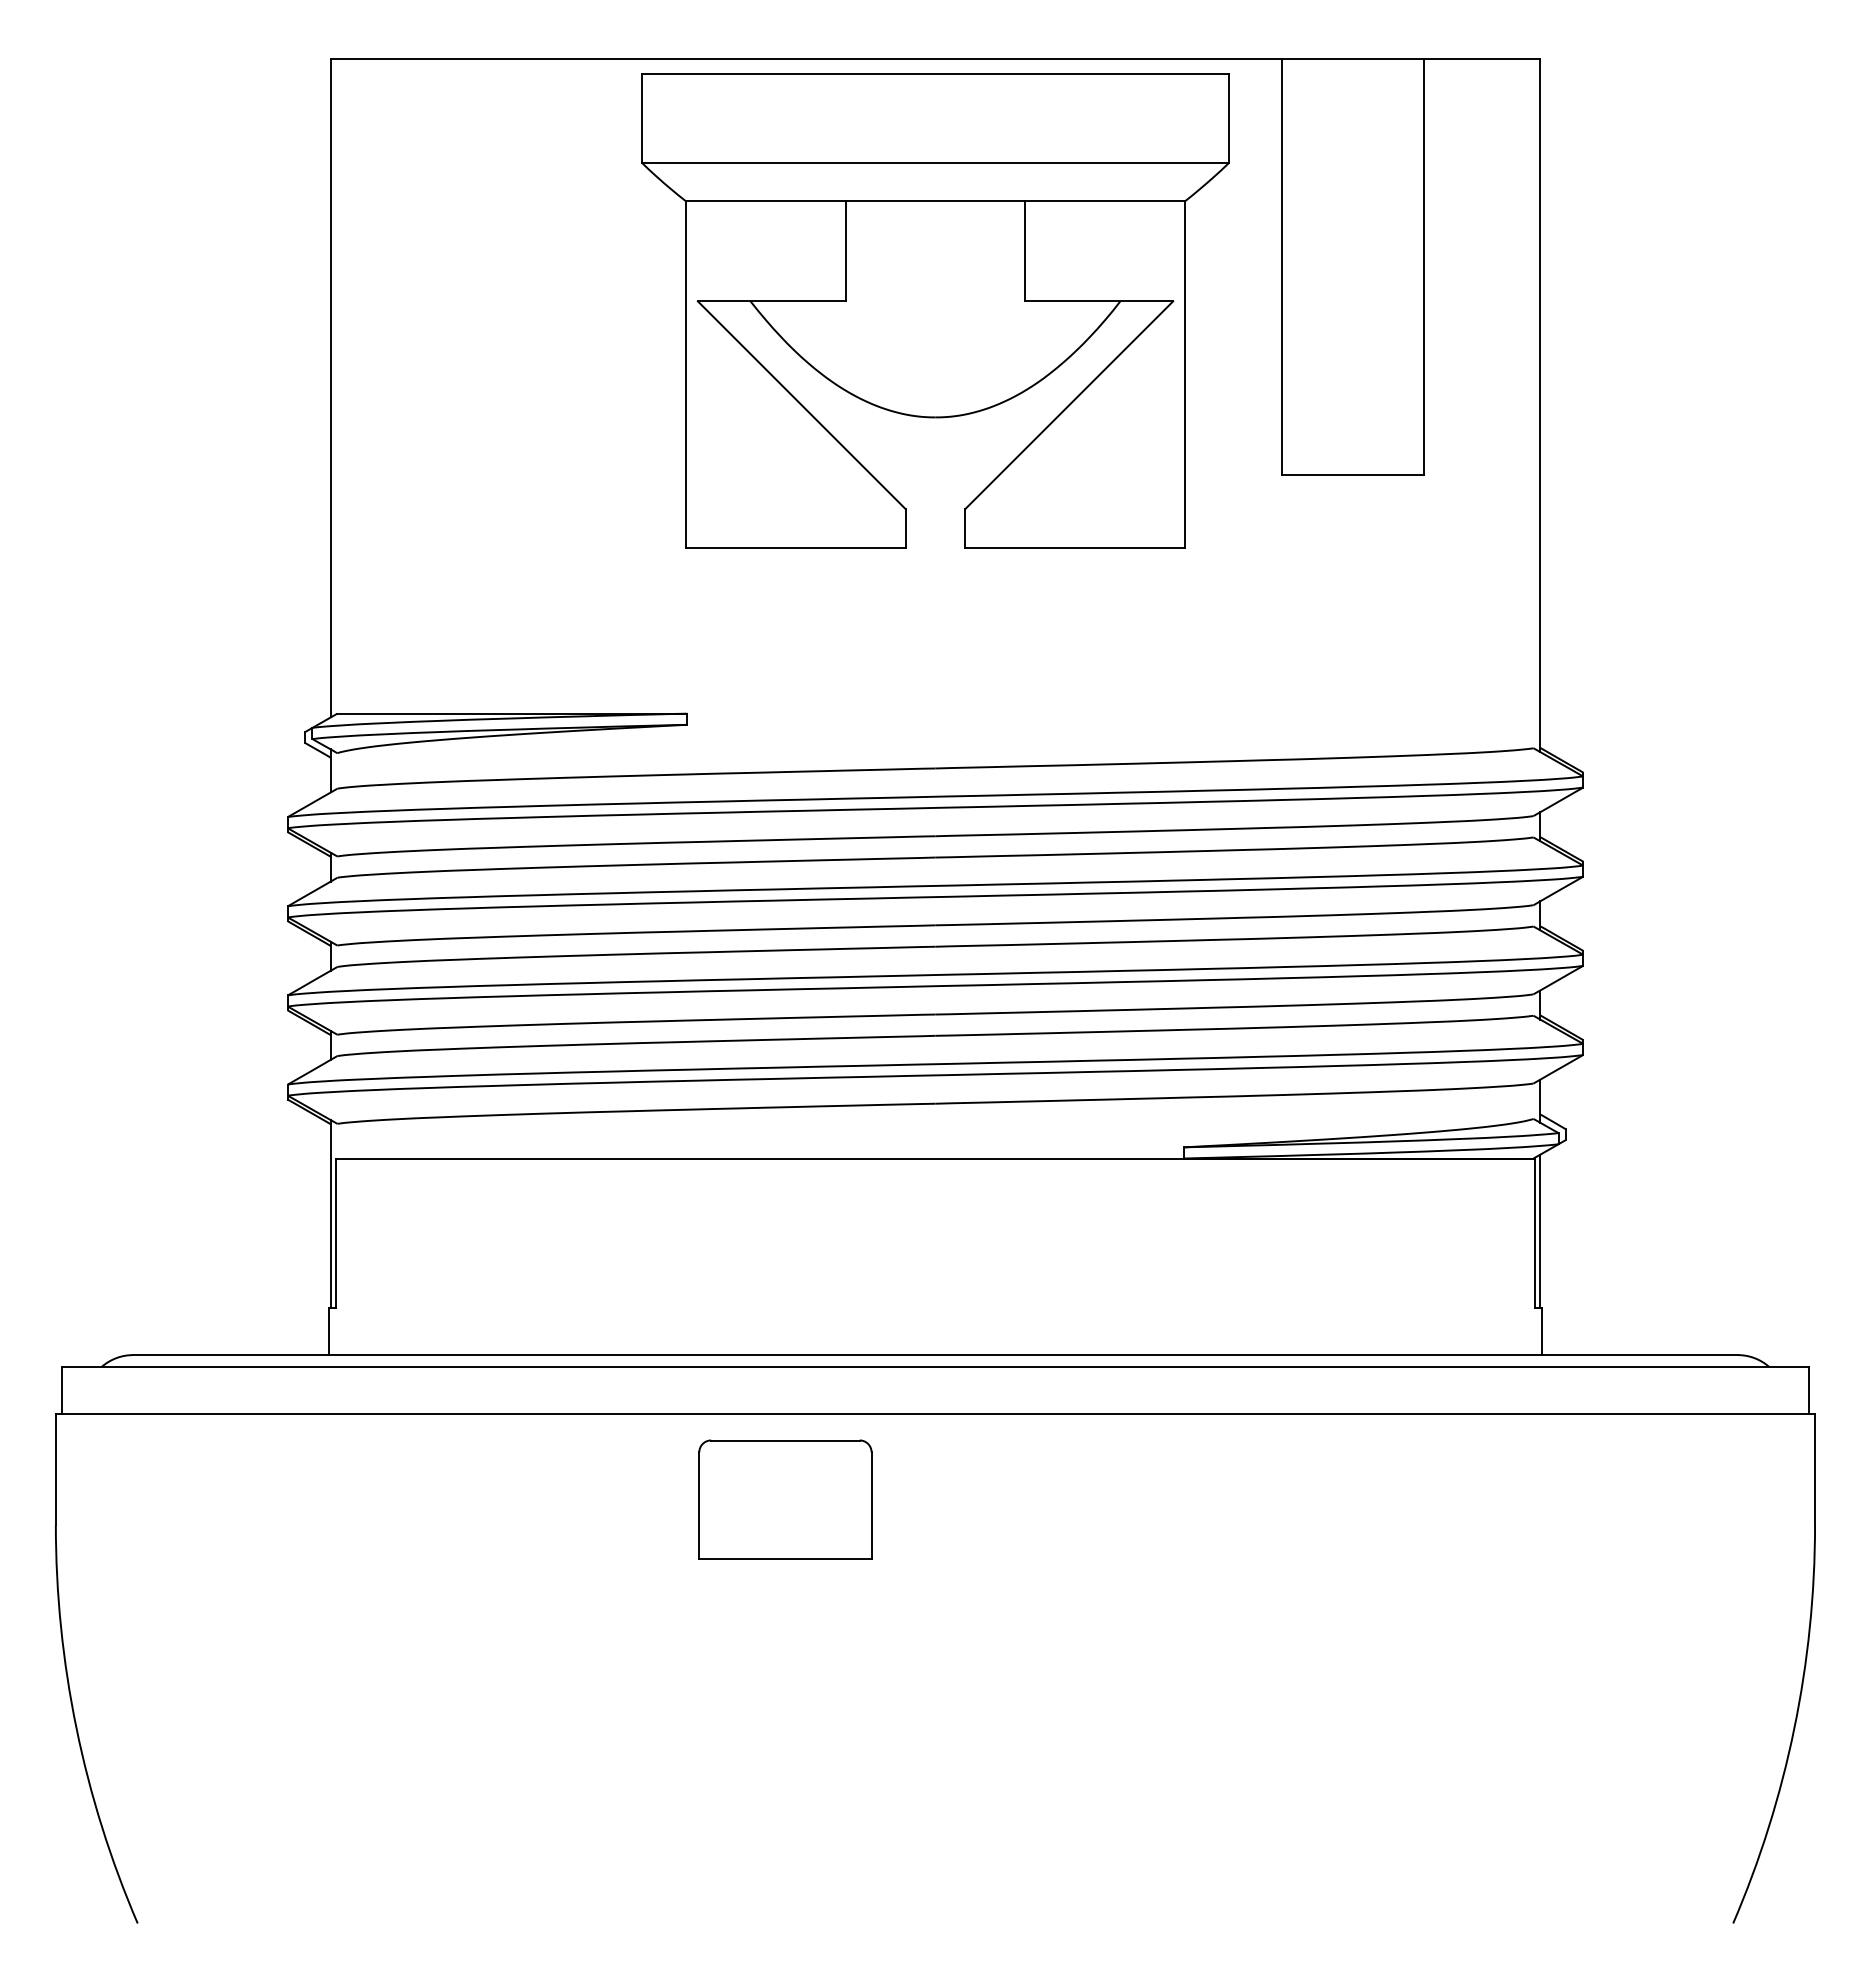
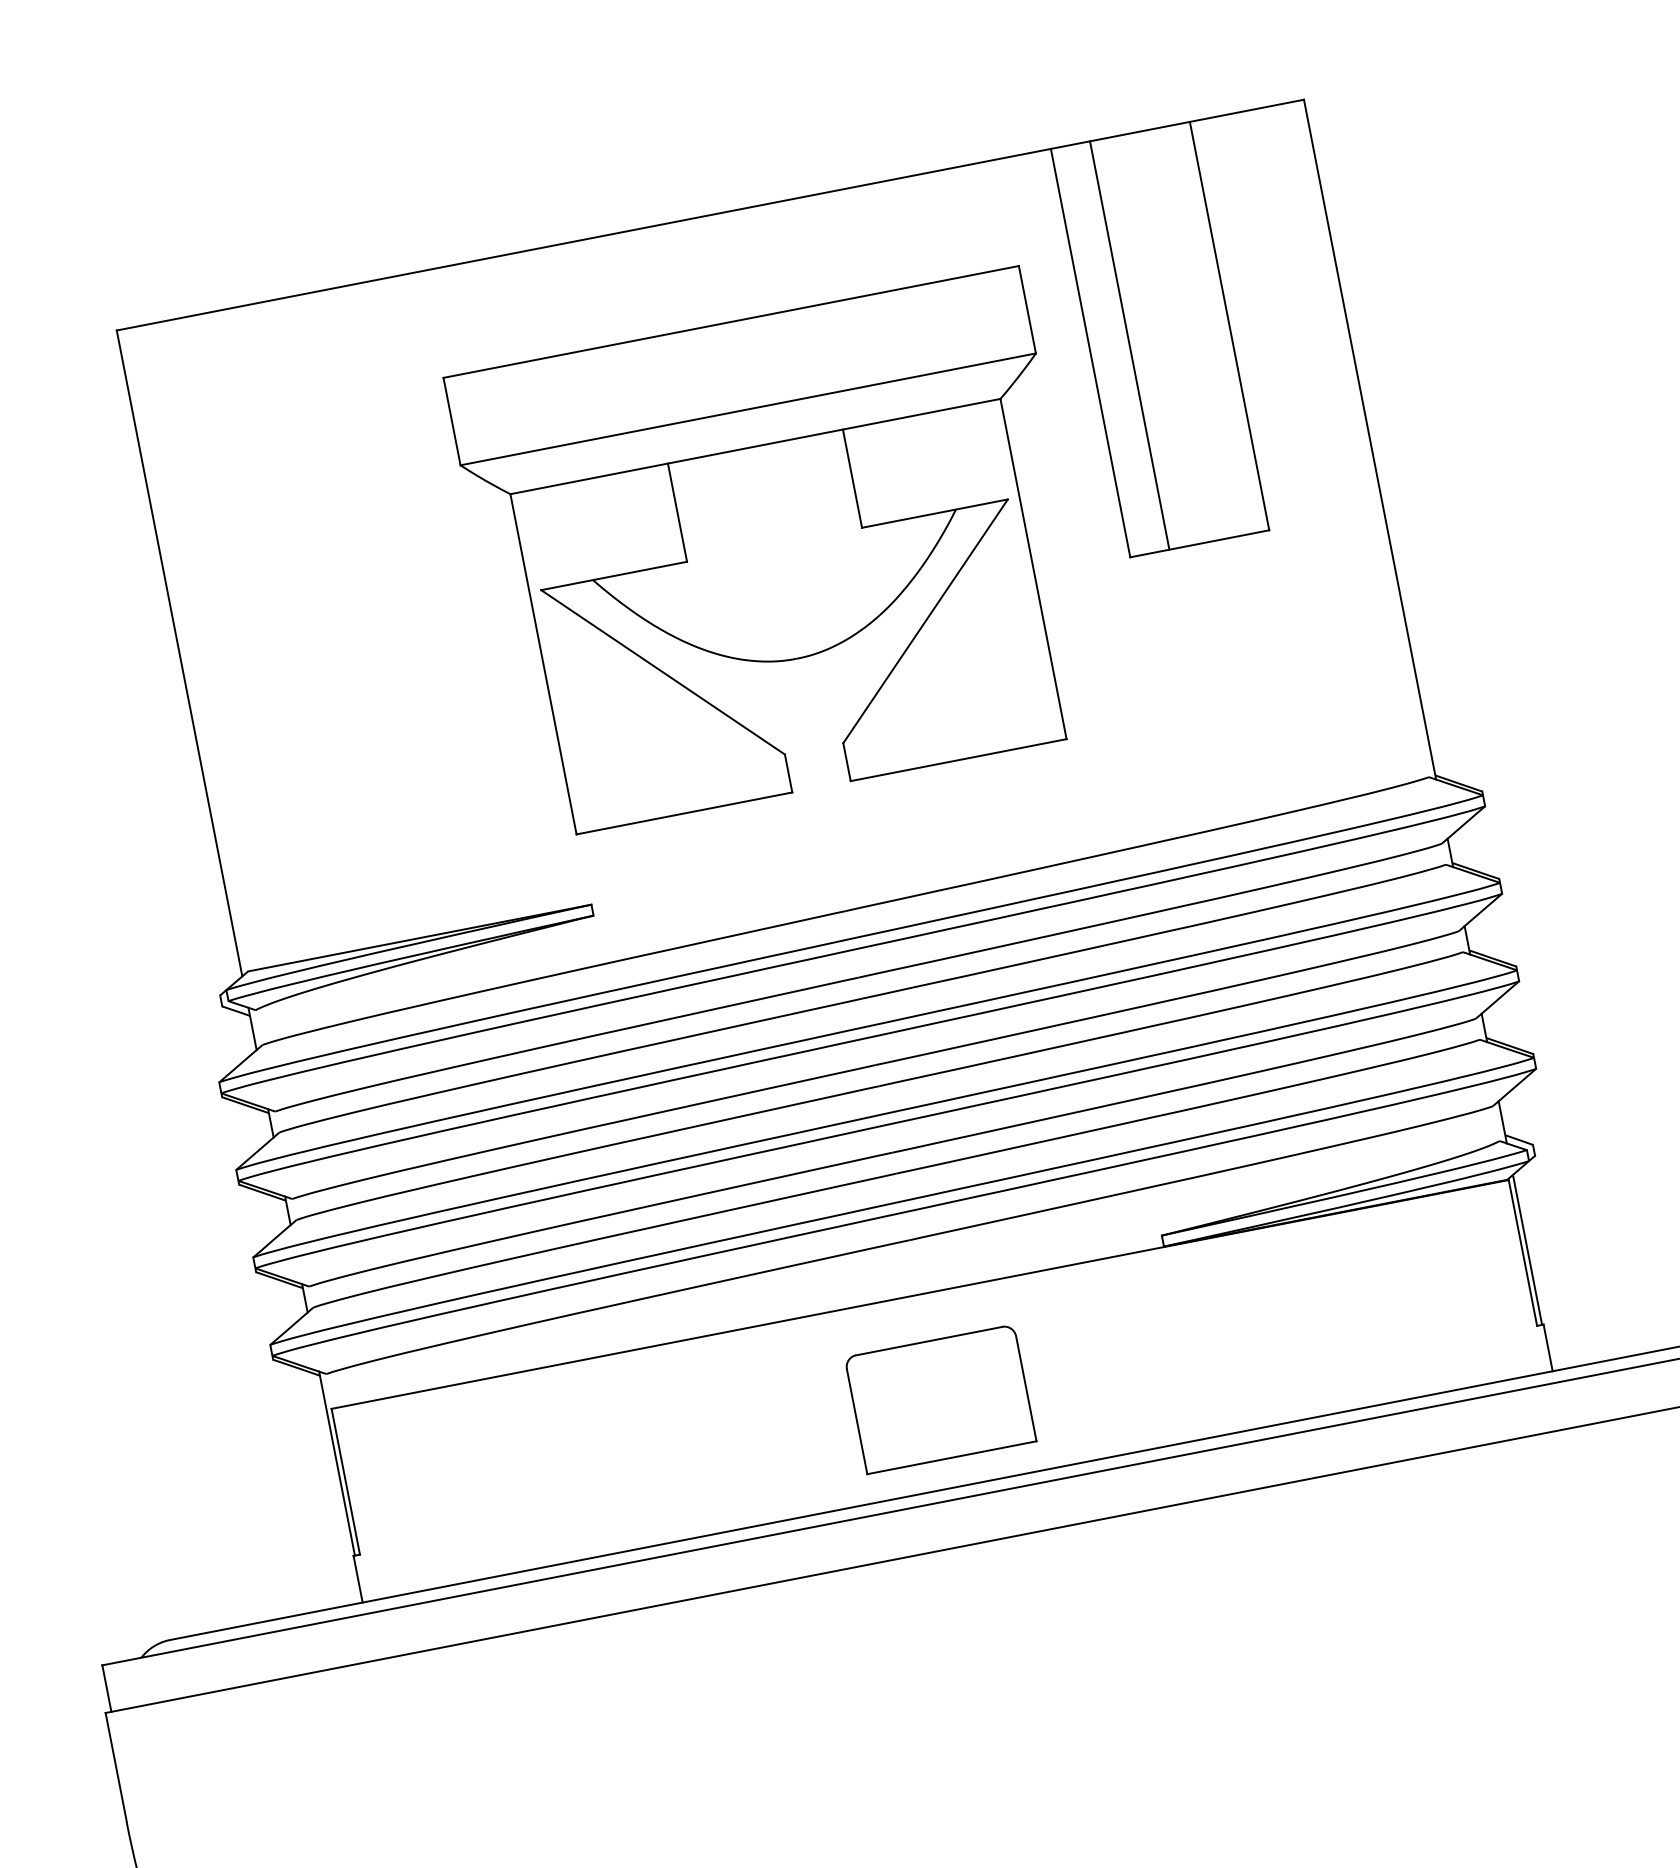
line: (1322, 267) -> (1130, 345), added
part: (935, 310) -> (776, 553), moved
part: (785, 1499) -> (940, 1398), moved

